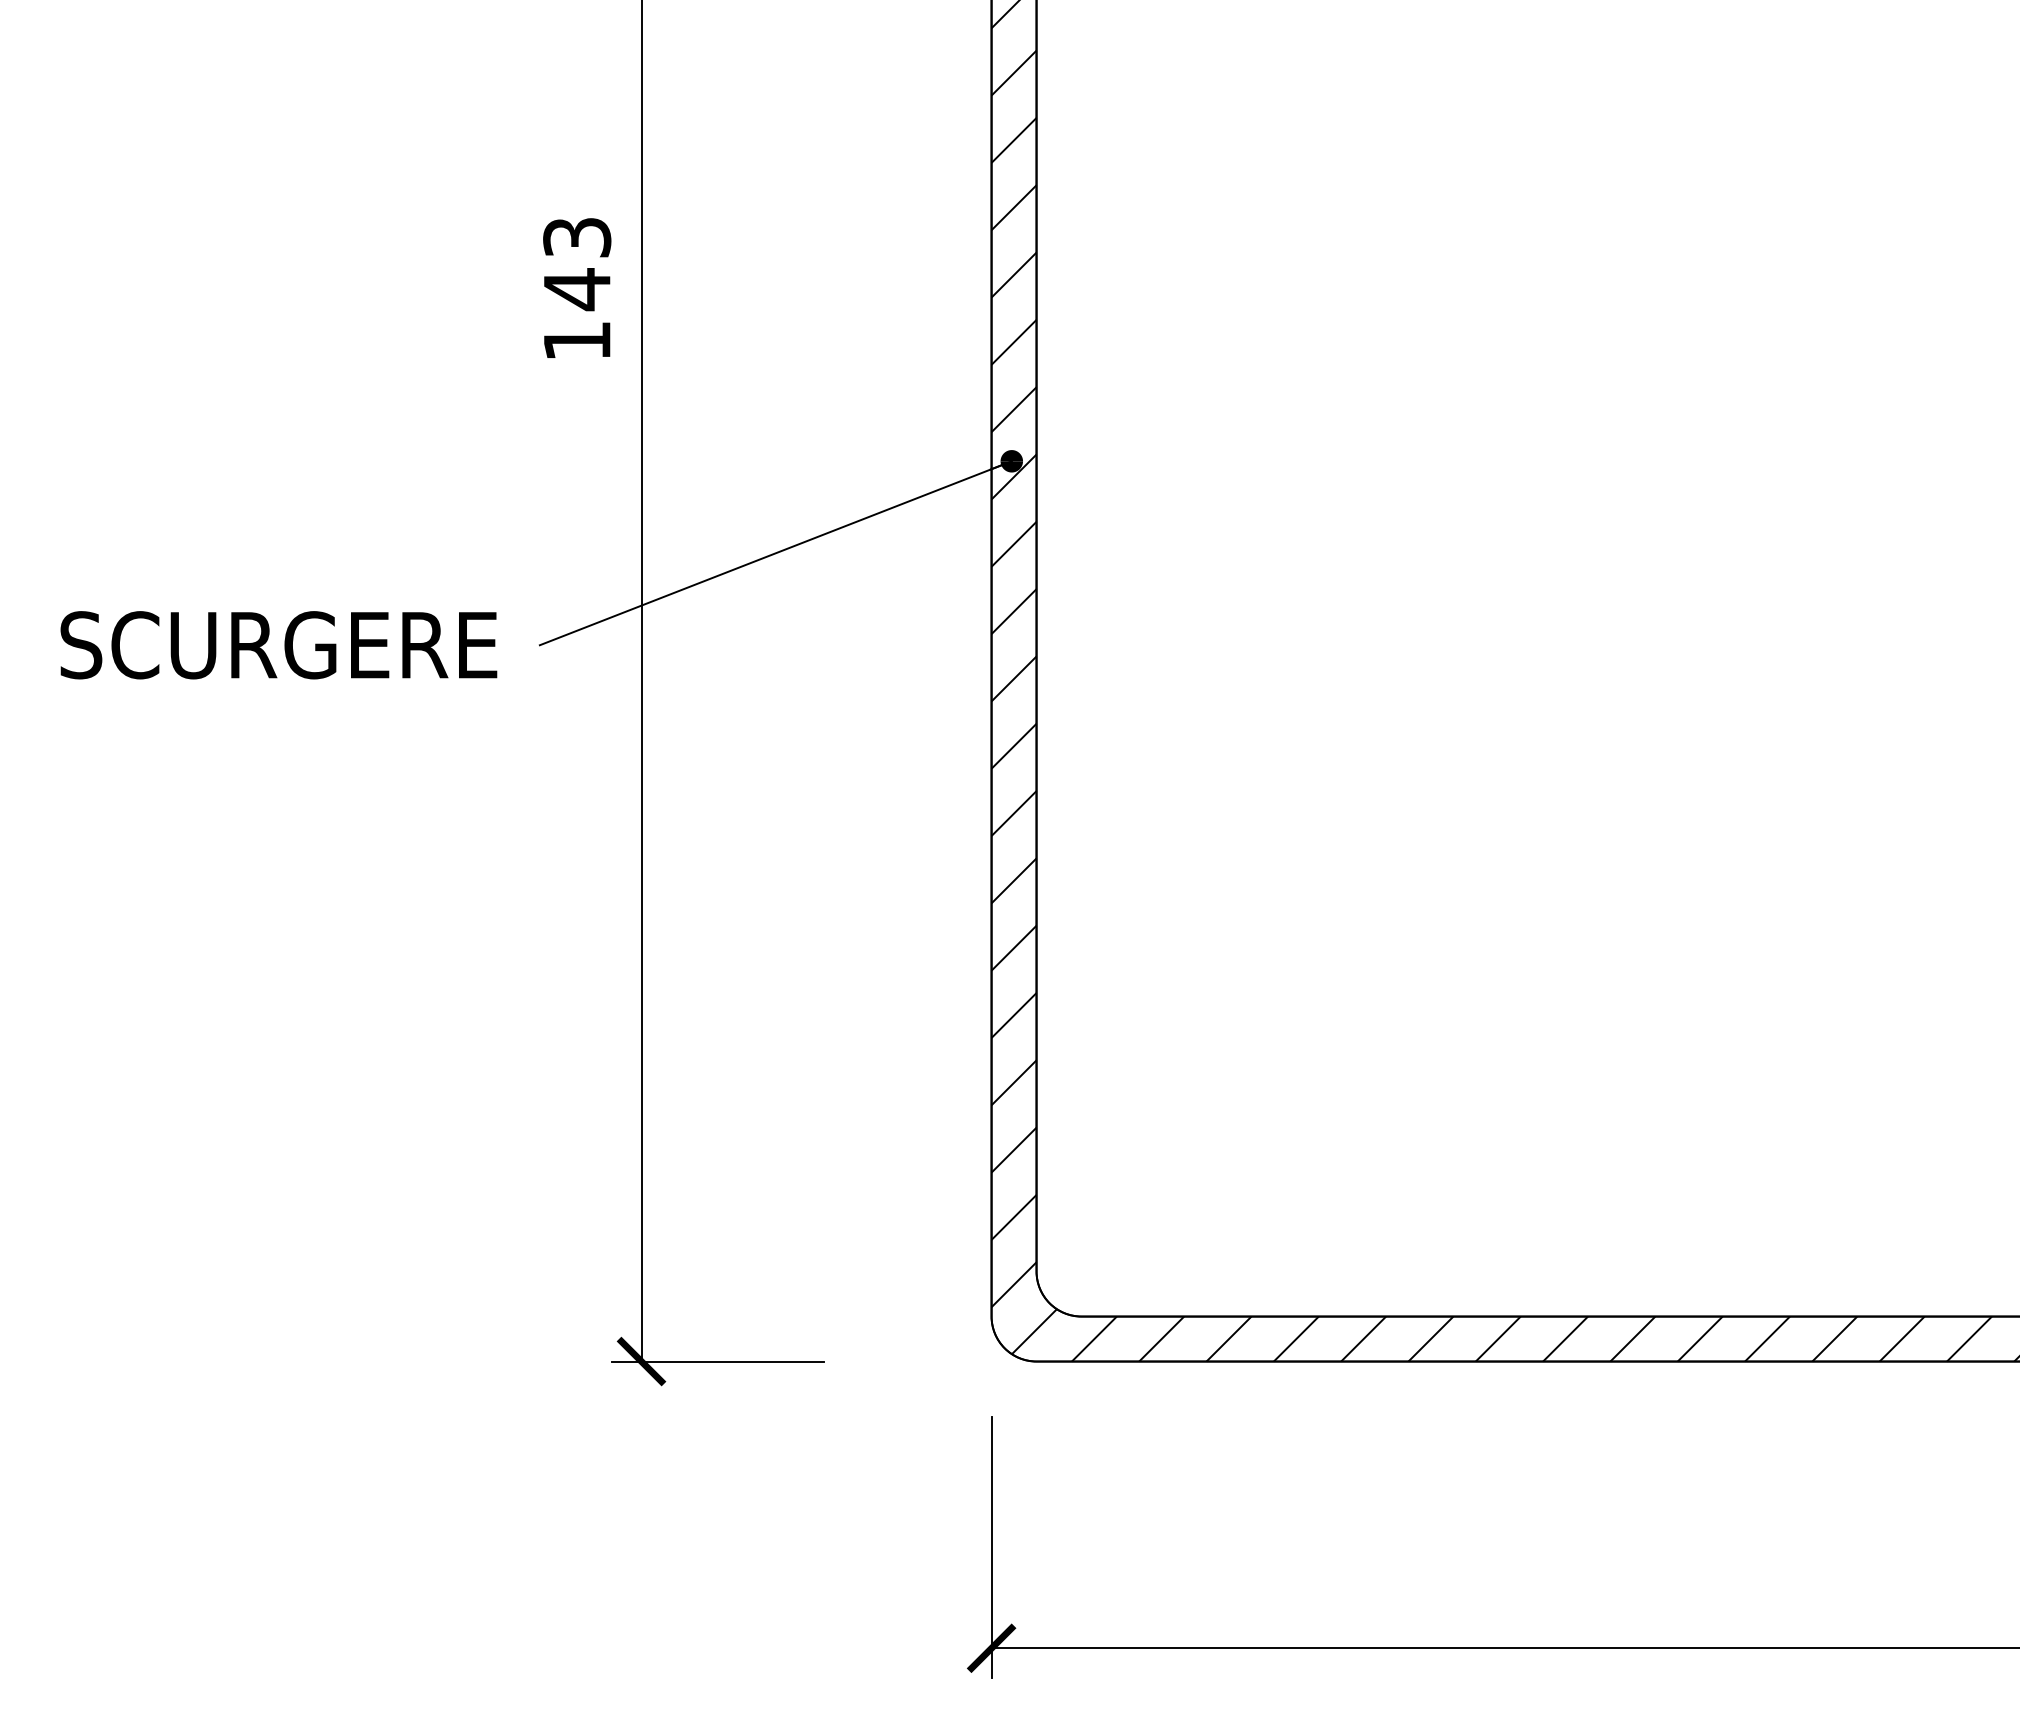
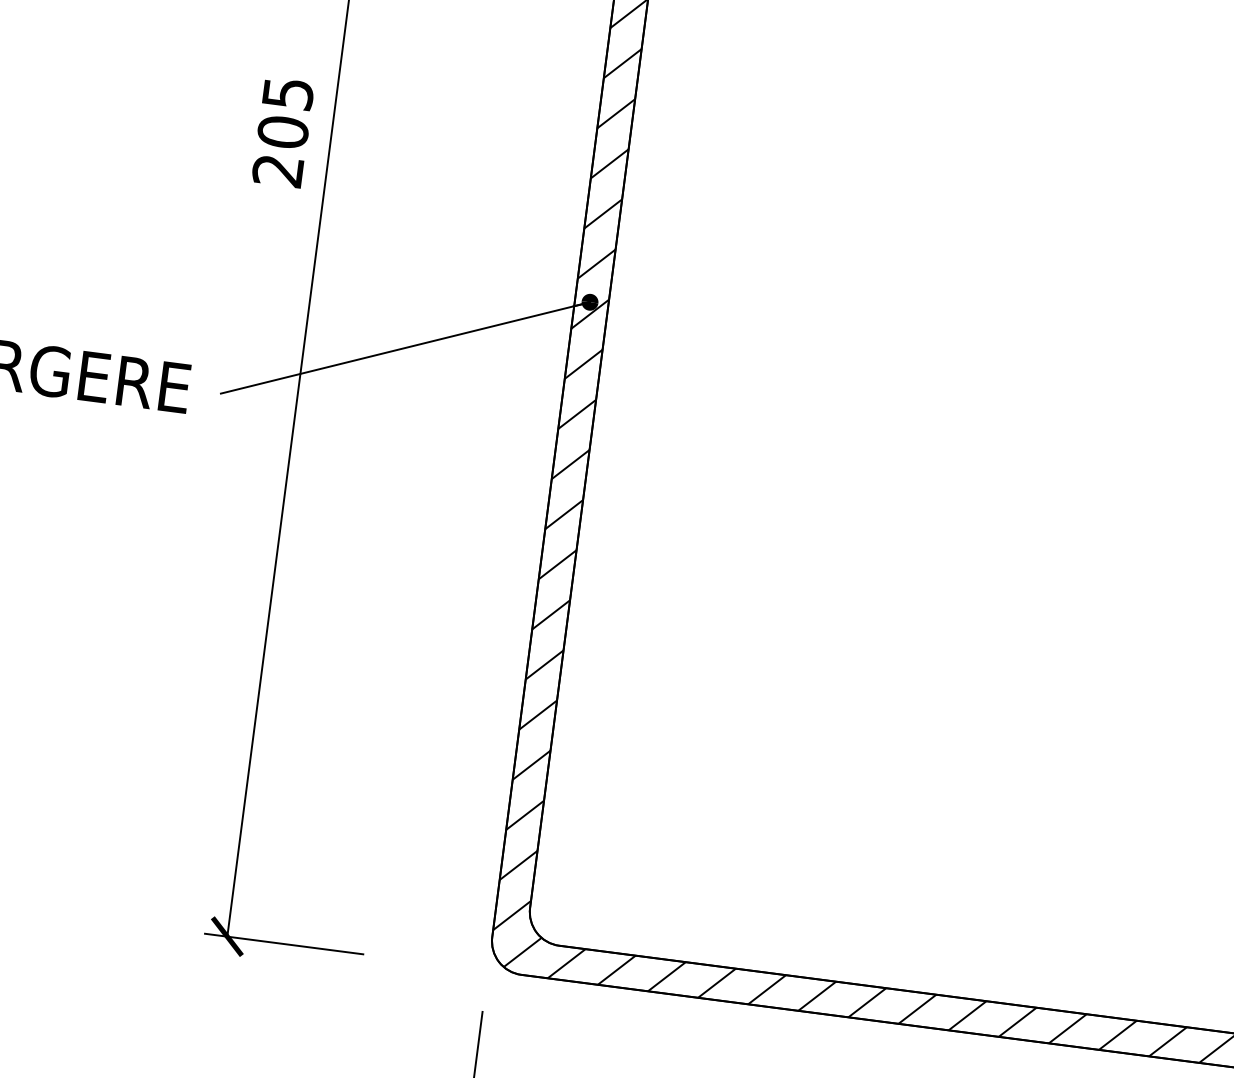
text: (577, 289) -> (283, 132), 143 -> 205

